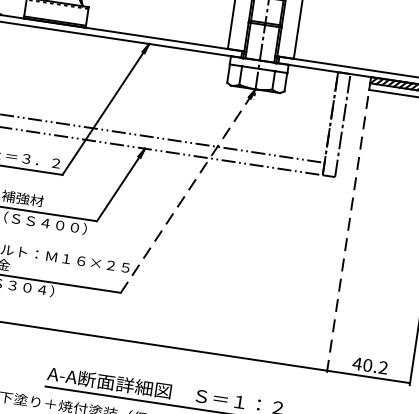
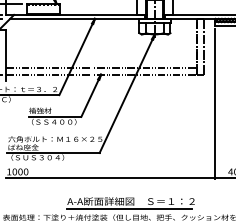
line: (188, 190) -> (127, 93), dashed -> solid
line: (347, 235) -> (215, 104), dashed -> solid

